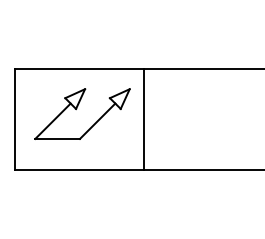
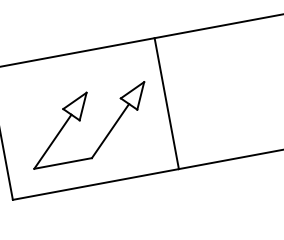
part: (76, 110) -> (80, 122), moved

